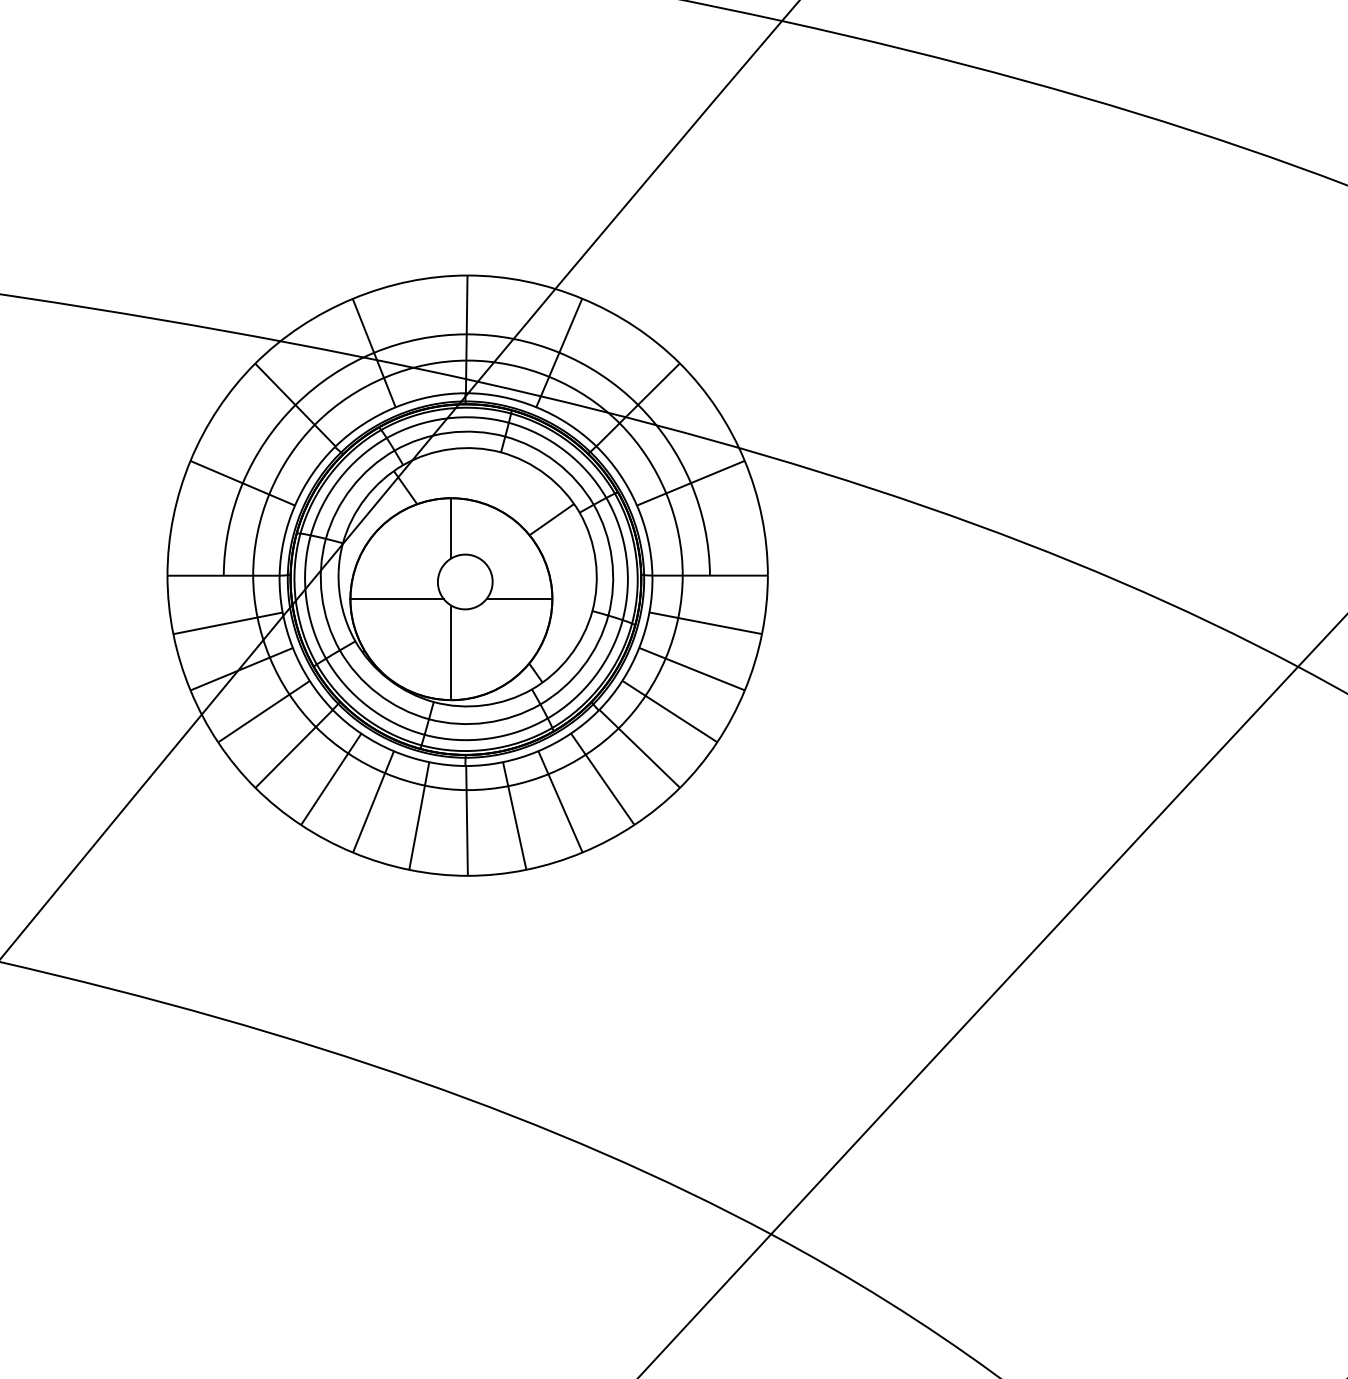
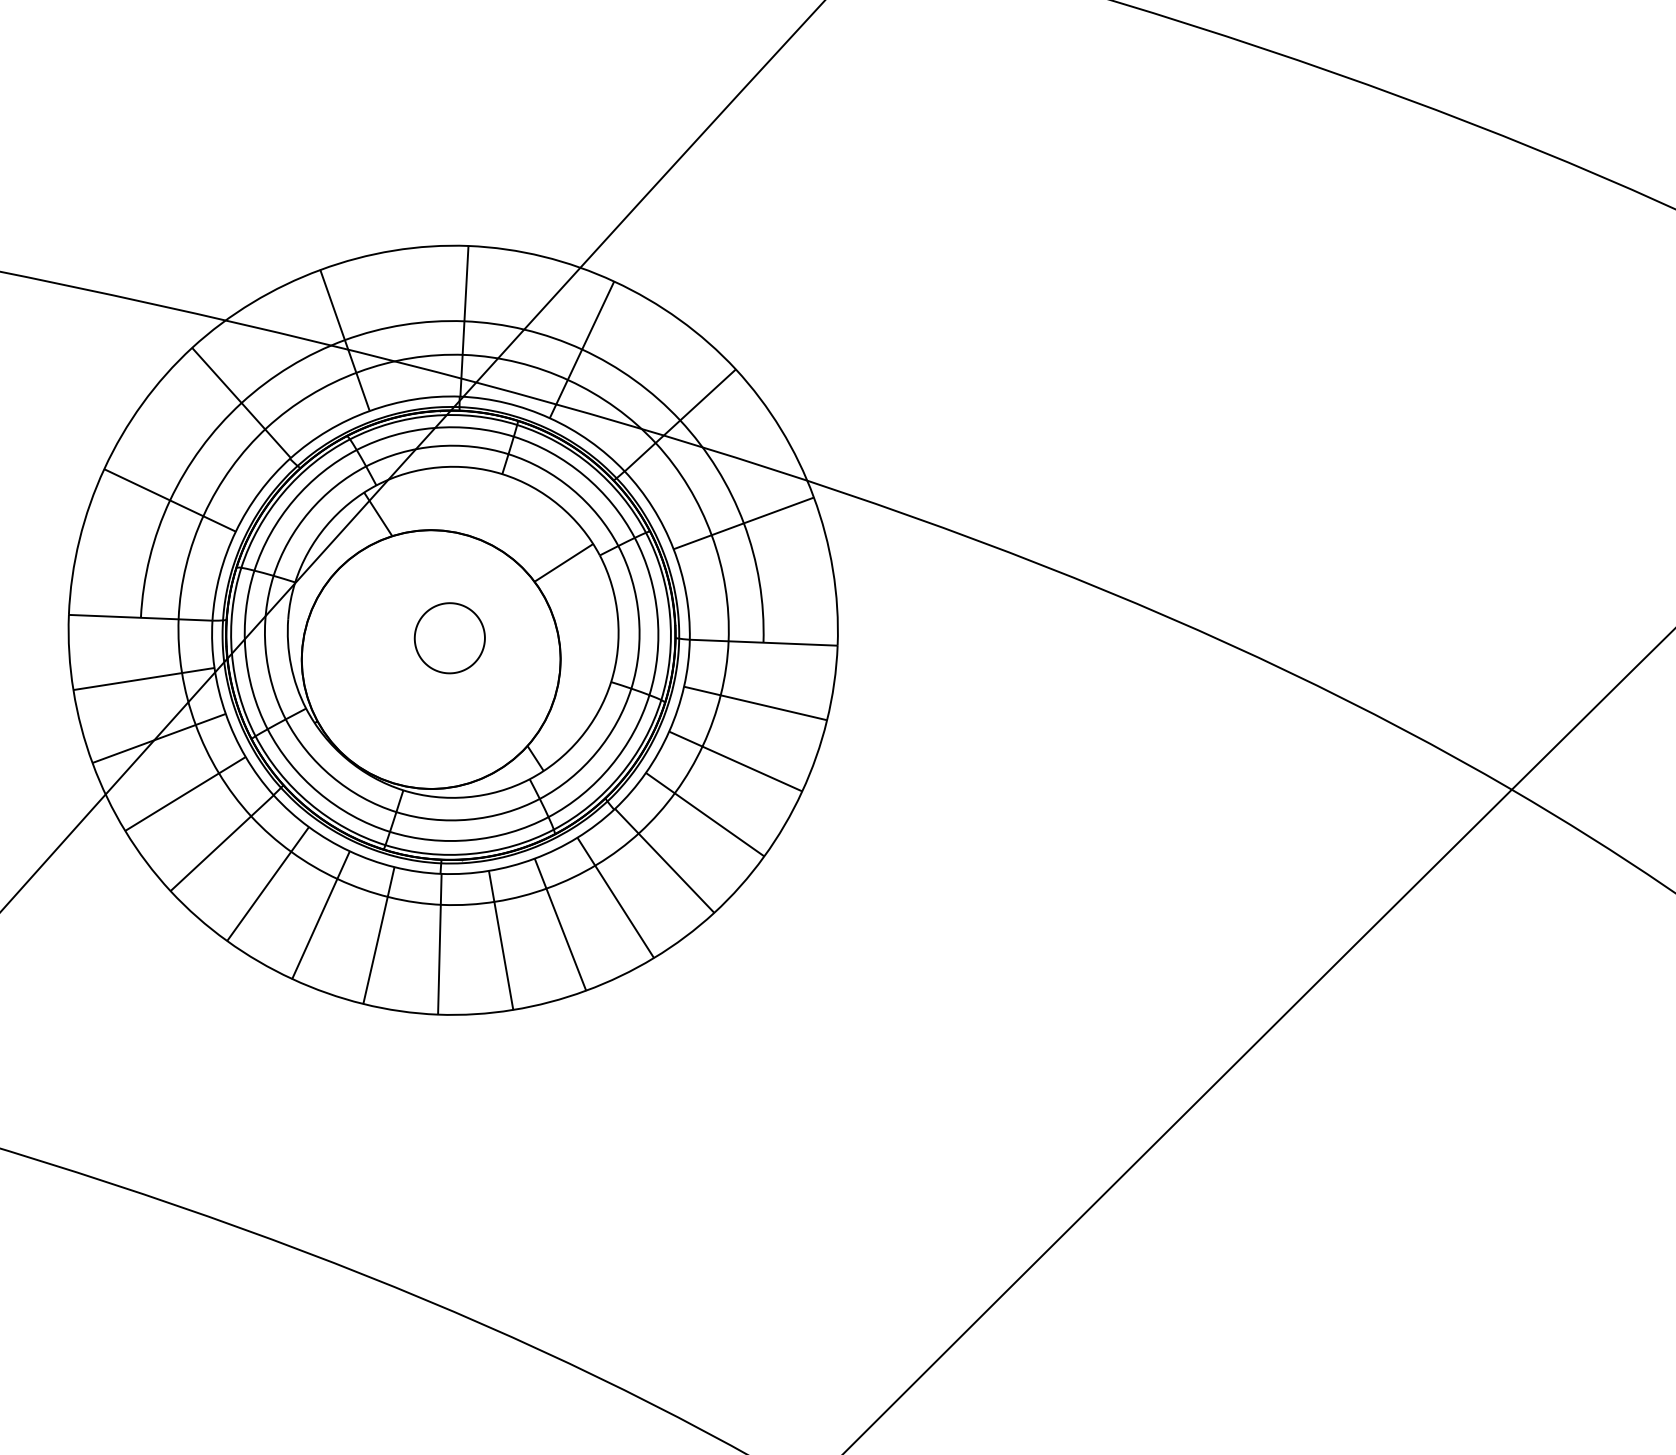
line: (451, 528) -> (434, 569), removed
line: (396, 599) -> (360, 657), removed
line: (519, 599) -> (518, 663), removed
line: (451, 652) -> (428, 727), removed

